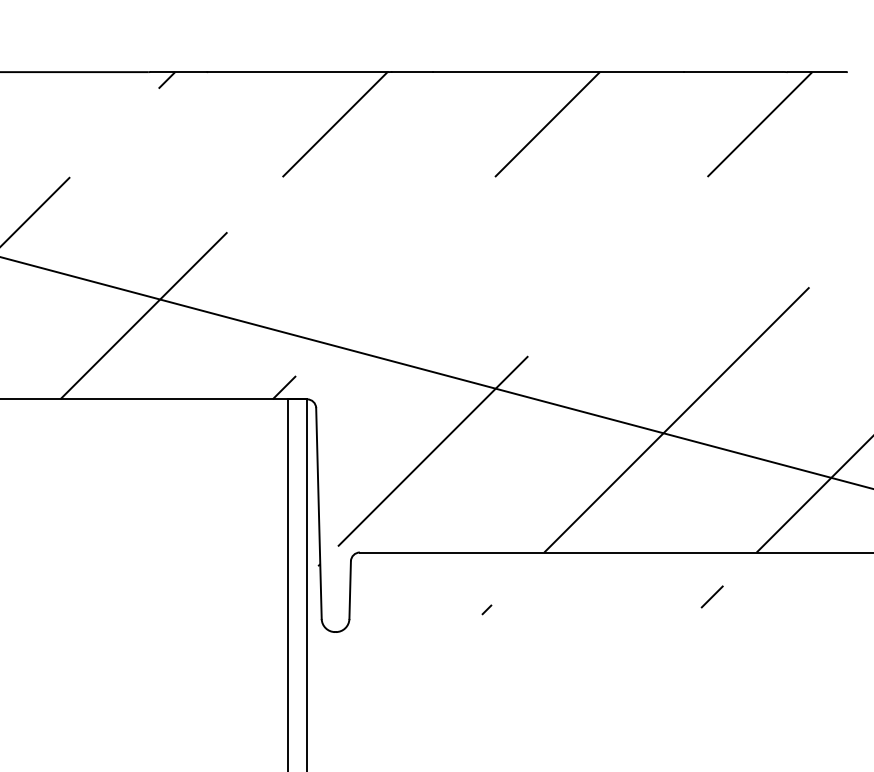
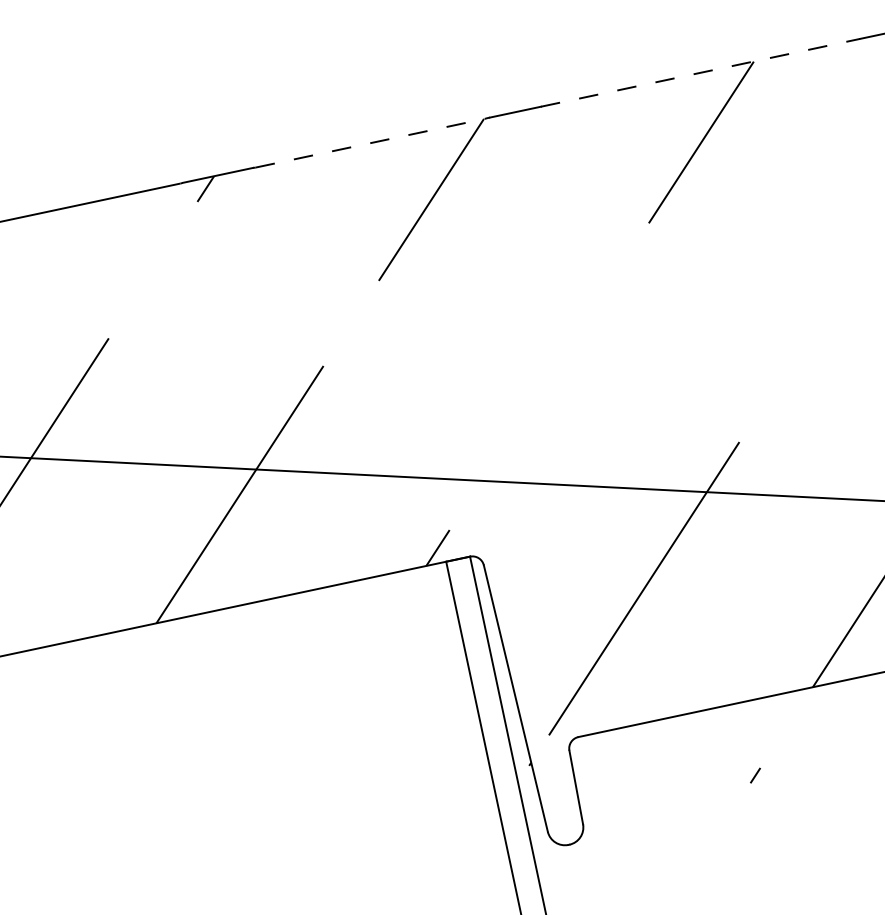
line: (558, 71) -> (700, 72), solid -> dashed
line: (298, 72) -> (370, 143), solid -> dashed

